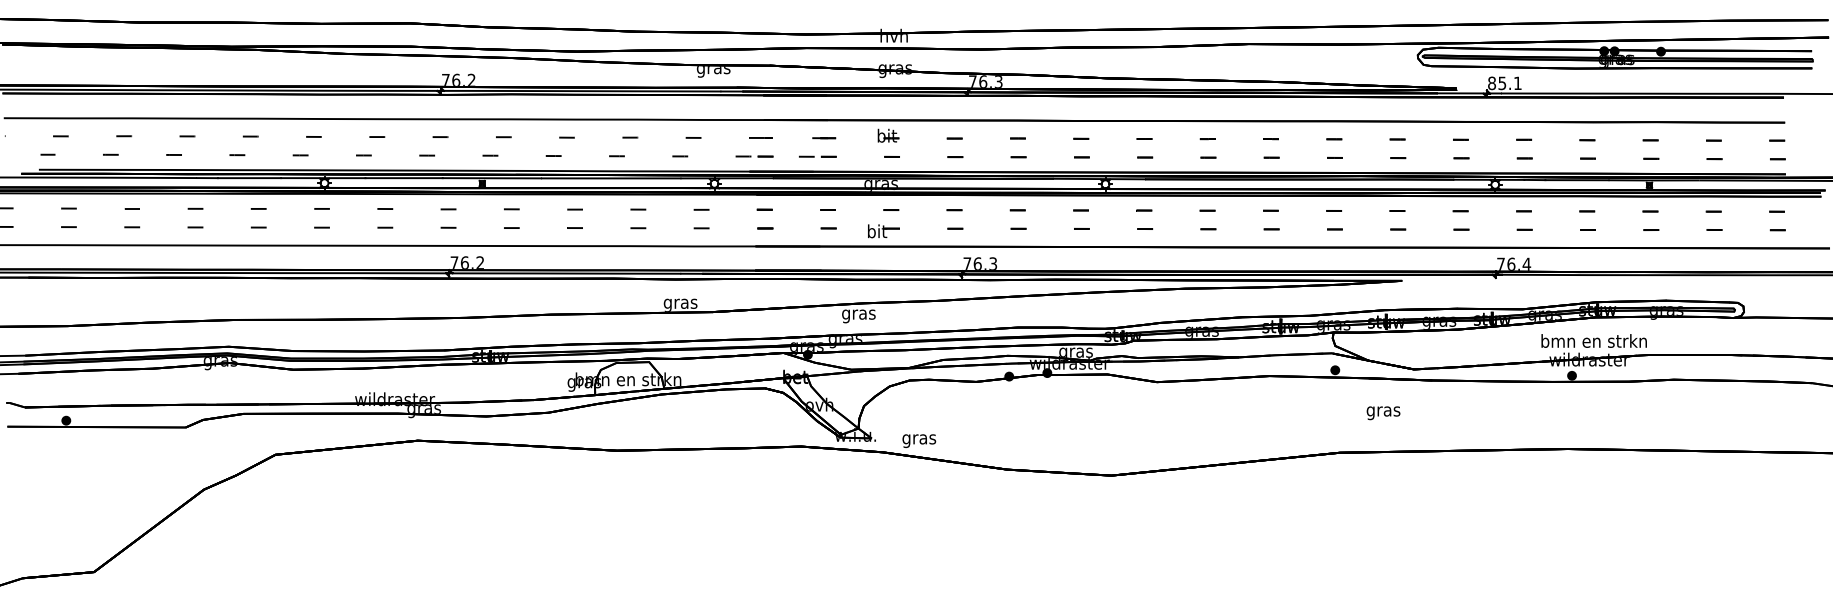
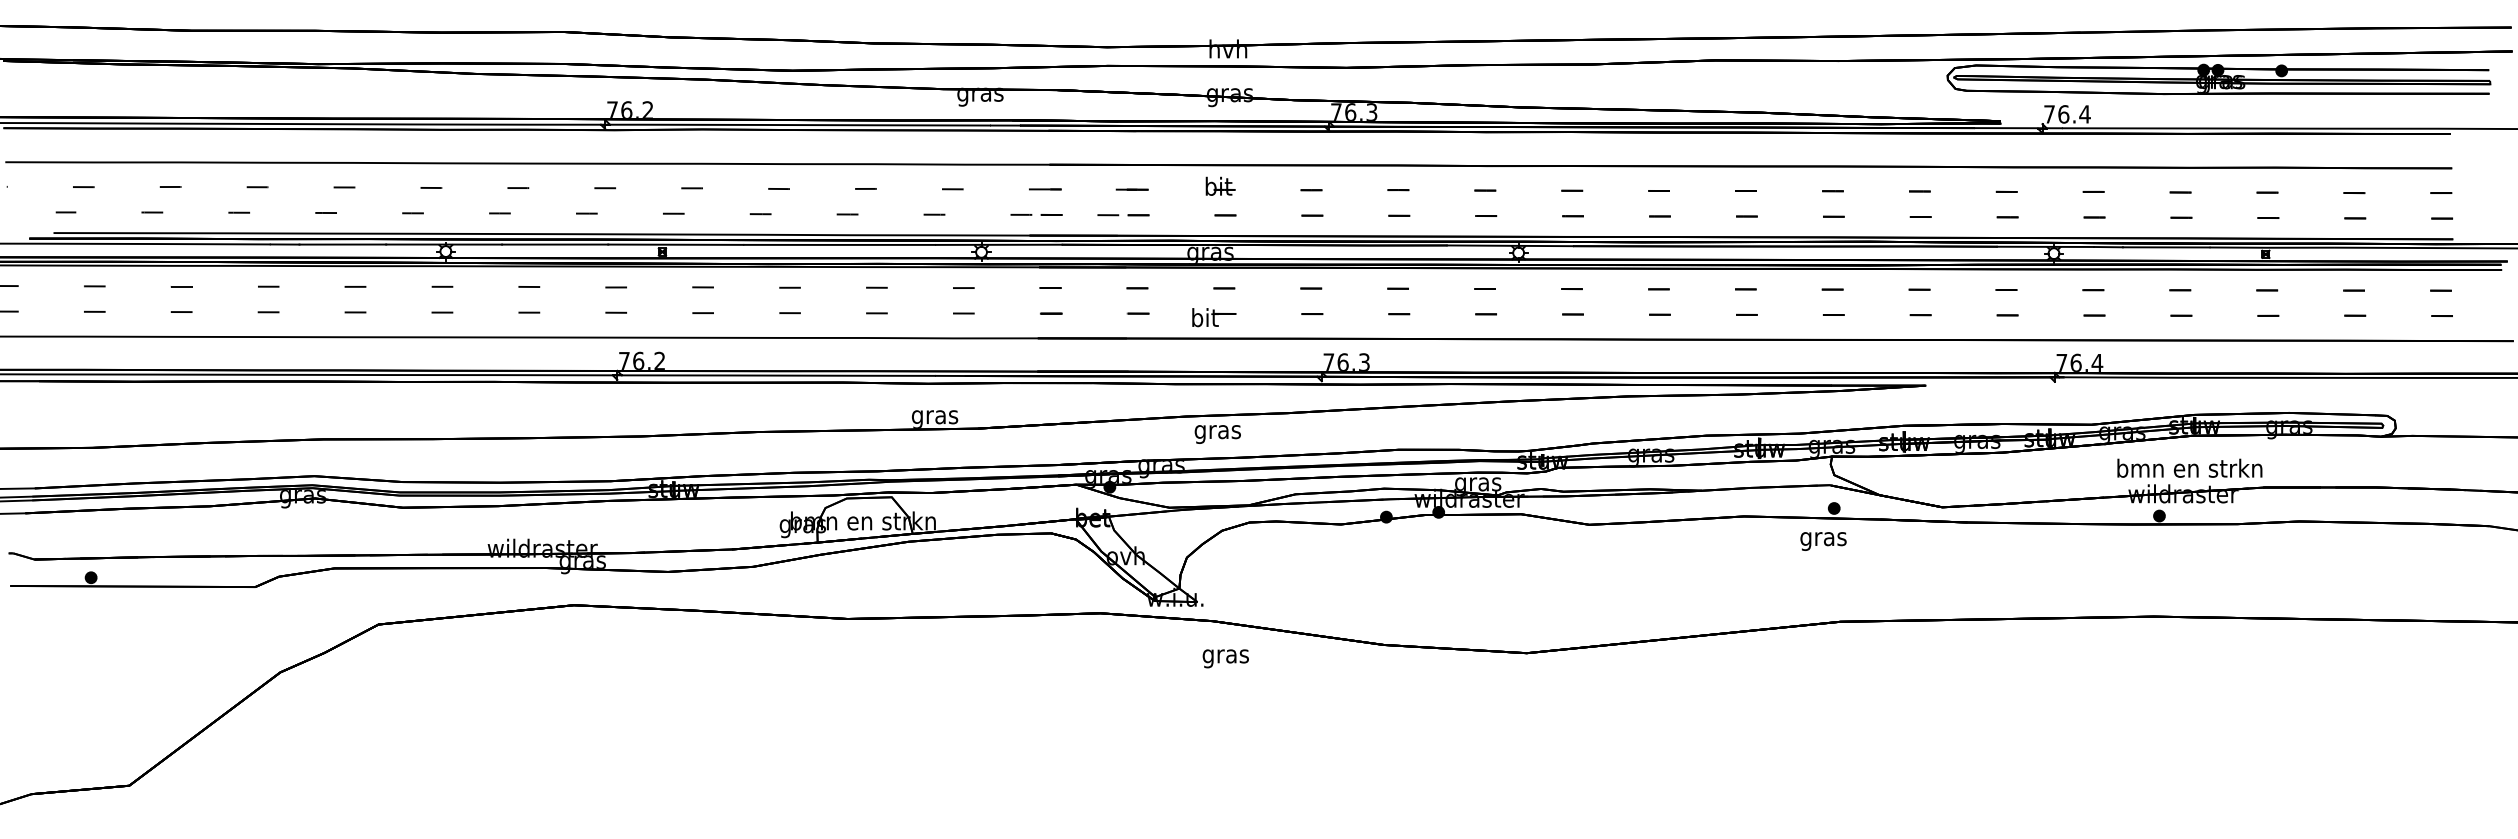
text: (1505, 83) -> (2067, 114), 85.1 -> 76.4
text: (858, 316) -> (1217, 434), moved
text: (1383, 413) -> (1823, 541), moved
text: (919, 440) -> (1225, 658), moved

